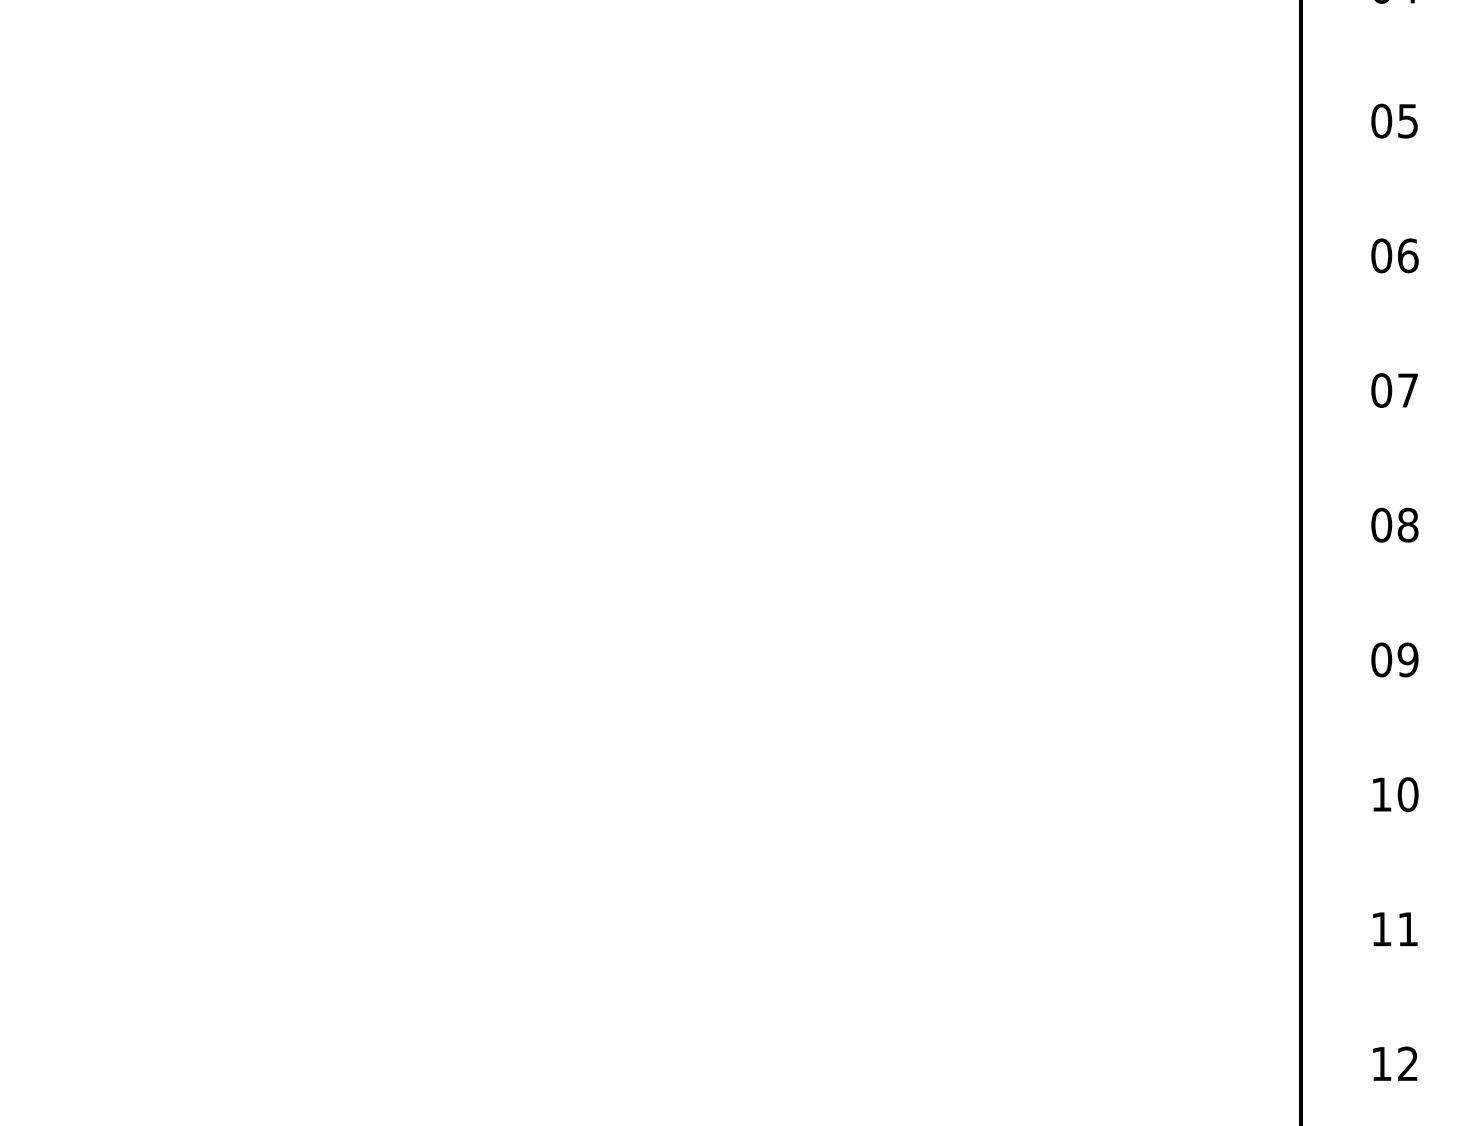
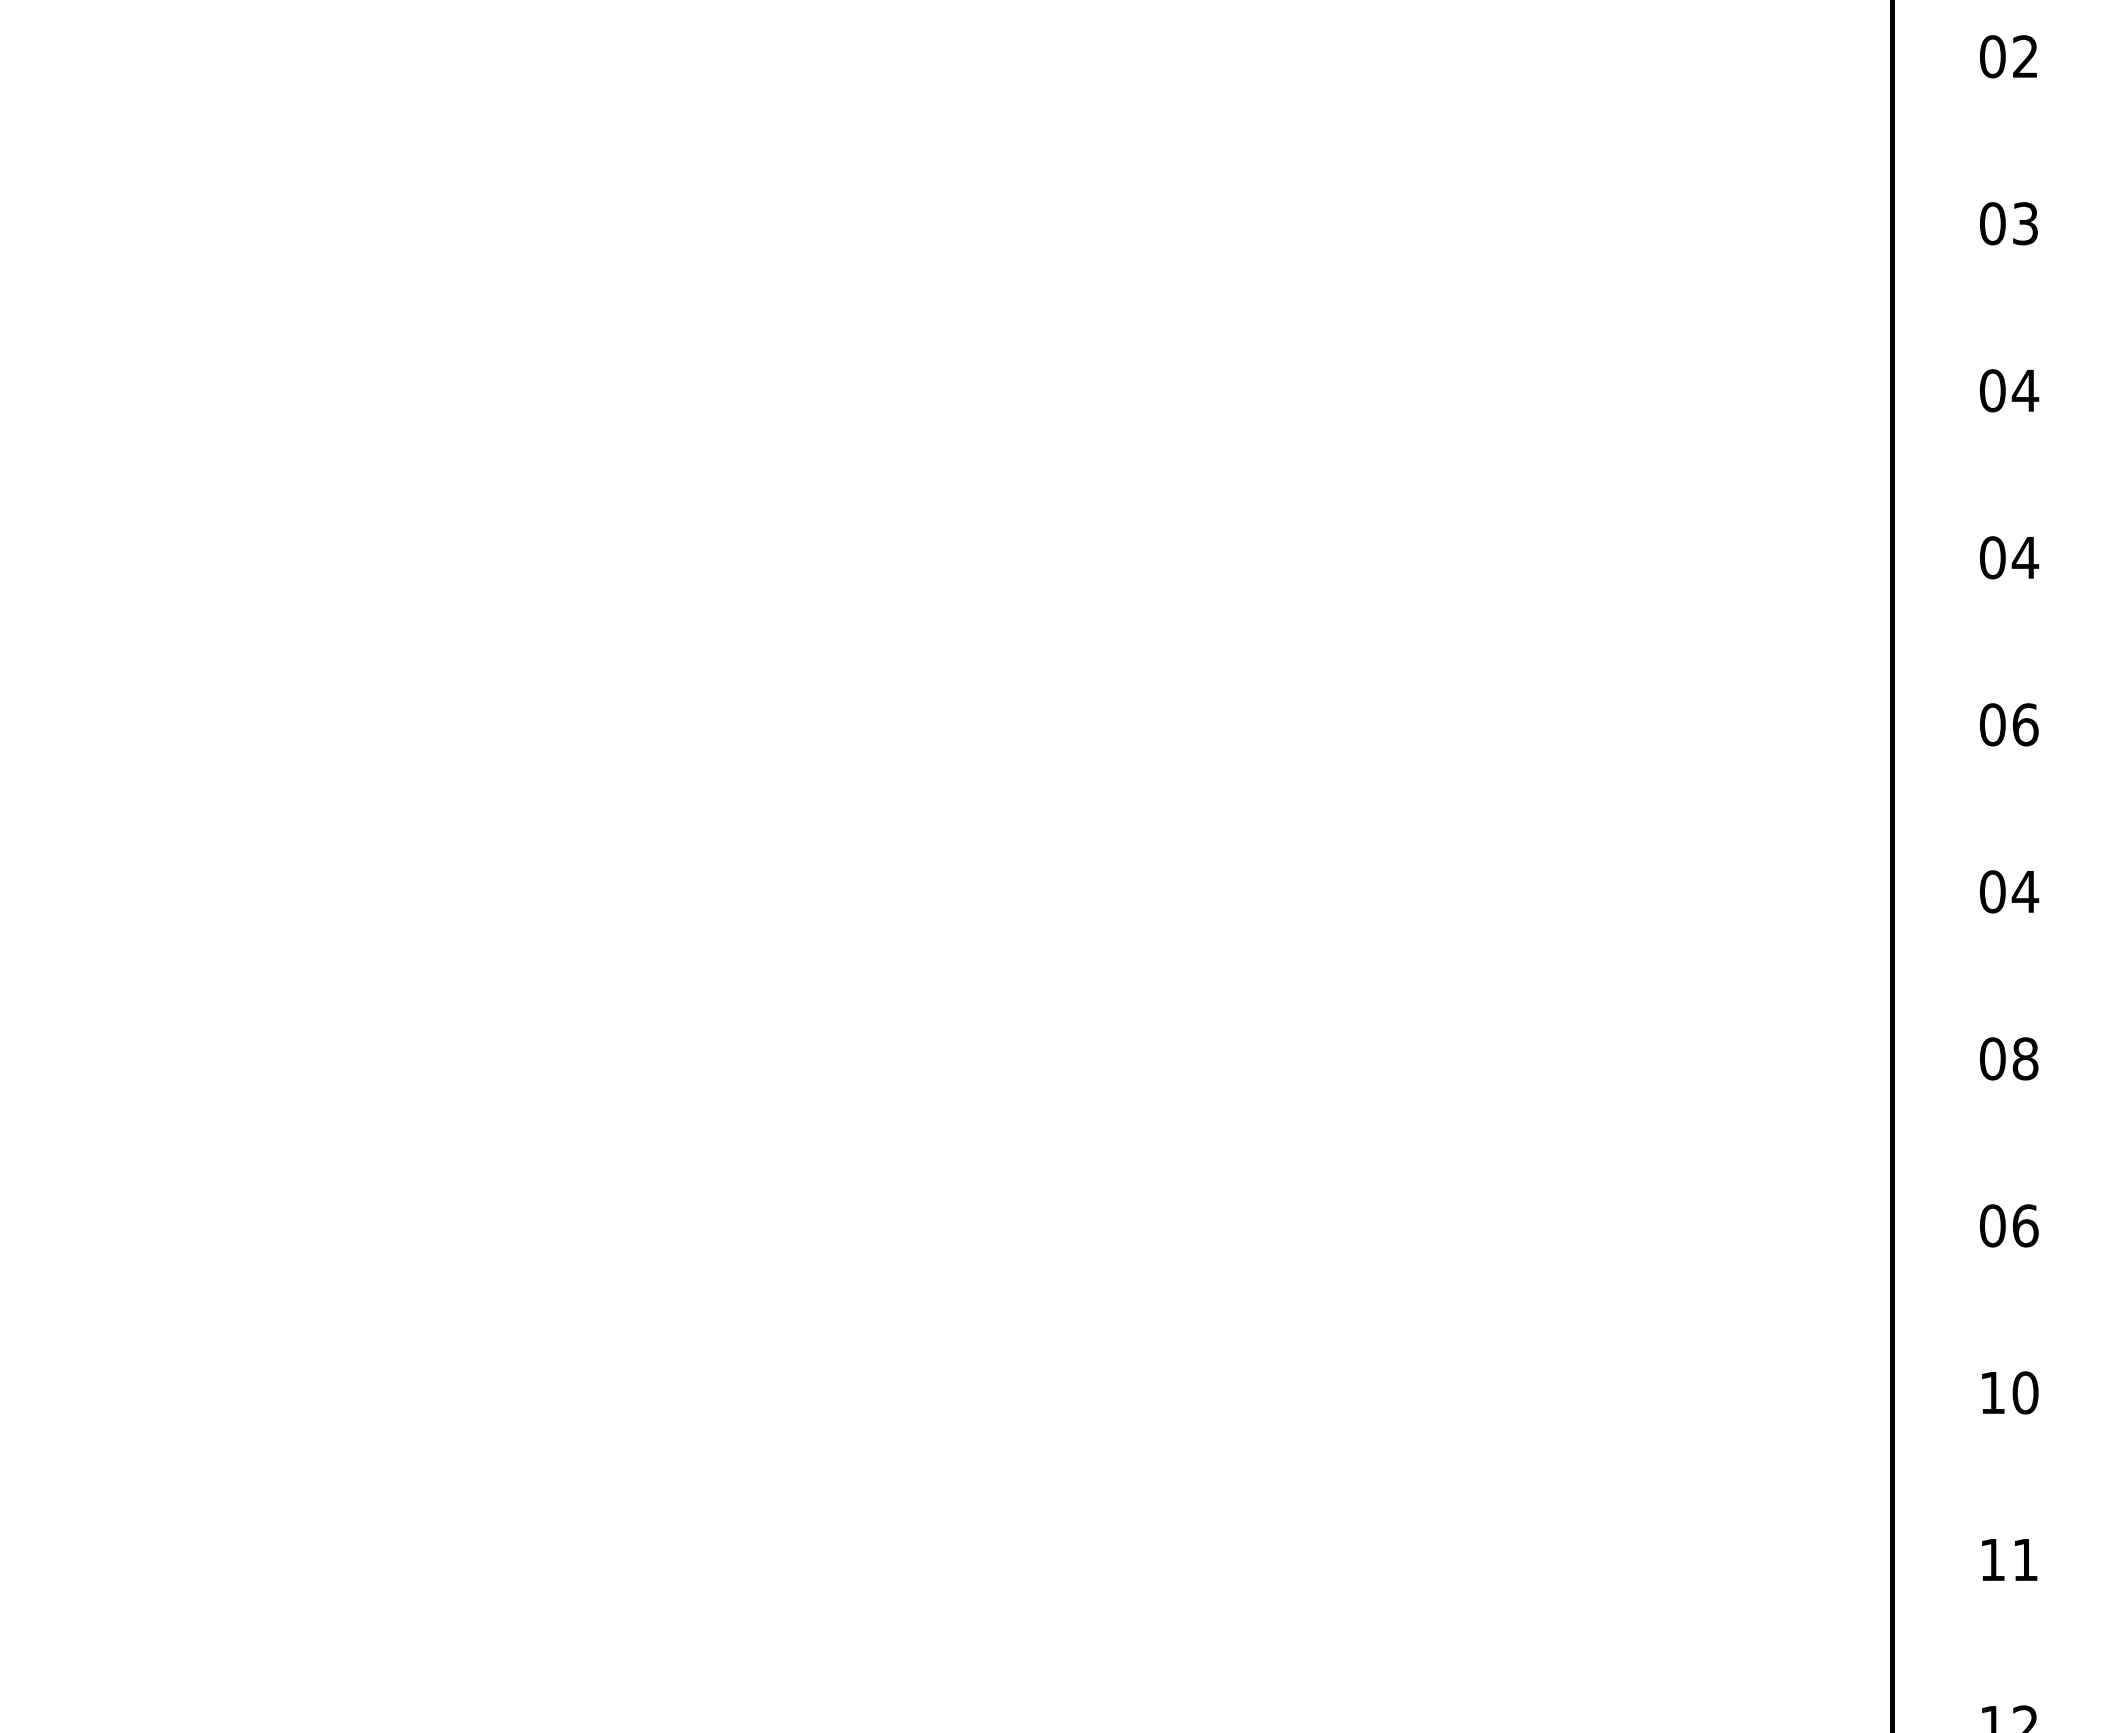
text: (1408, 121) -> (2025, 558), 05 -> 04
text: (1408, 390) -> (2025, 891), 07 -> 04
text: (1408, 659) -> (2025, 1225), 09 -> 06

